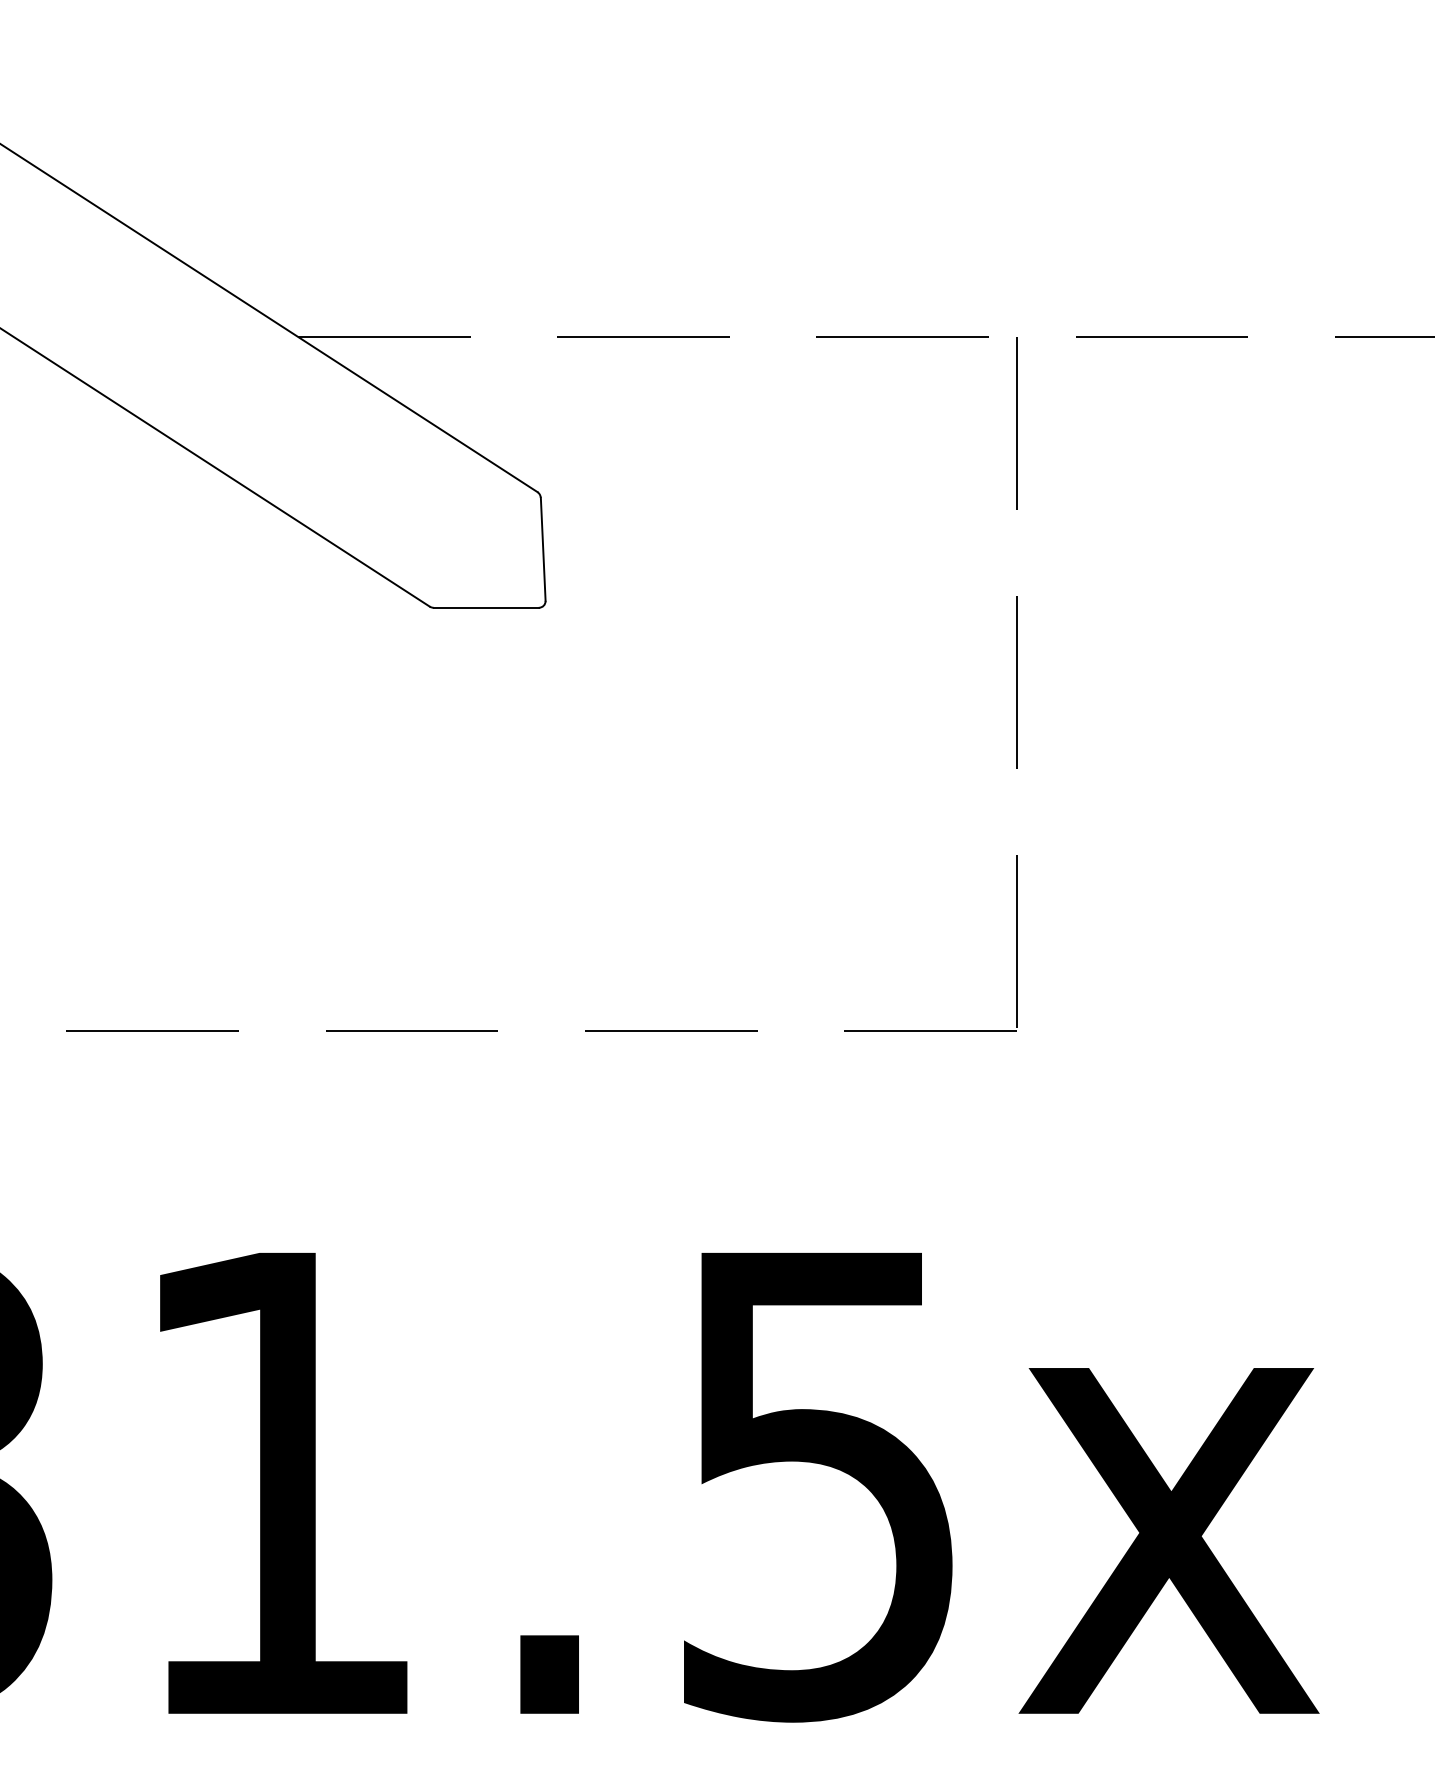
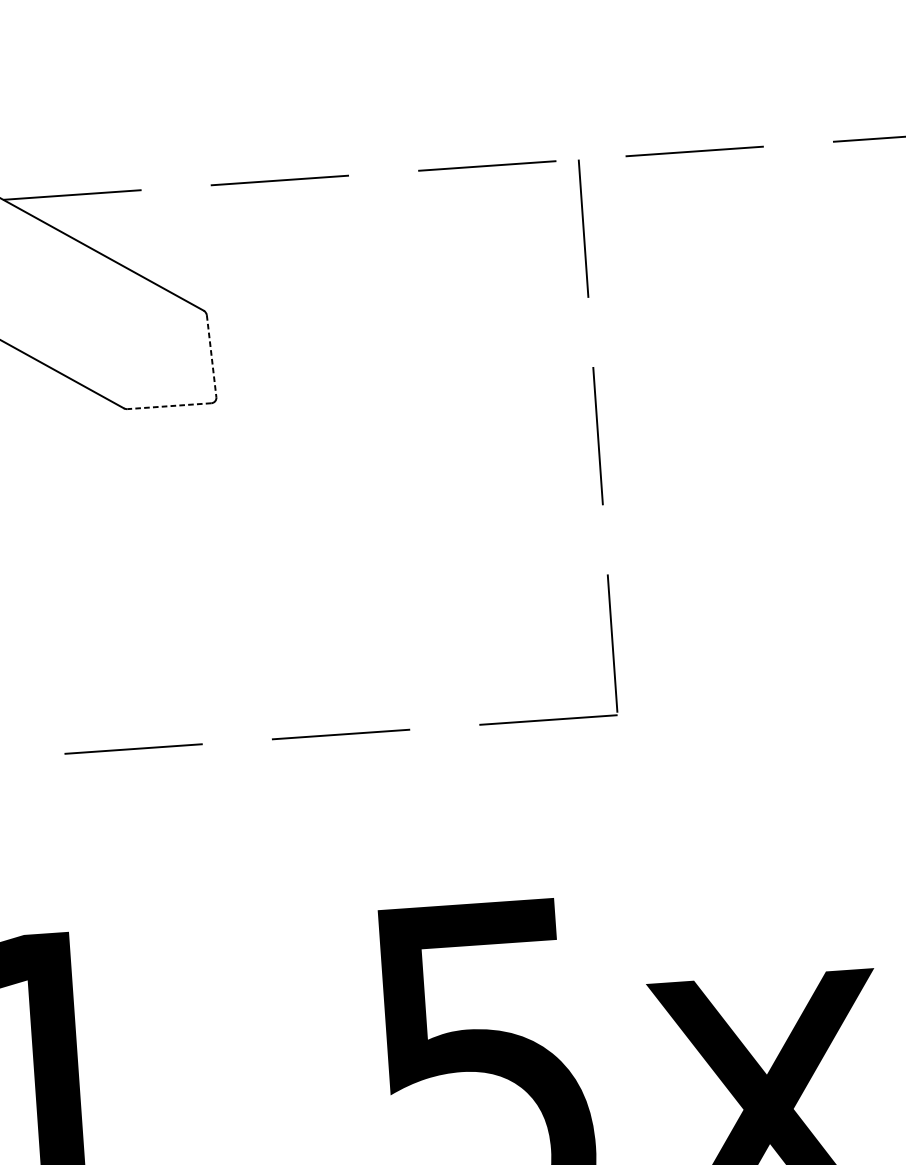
line: (543, 549) -> (211, 356), solid -> dashed
line: (485, 607) -> (168, 405), solid -> dashed

